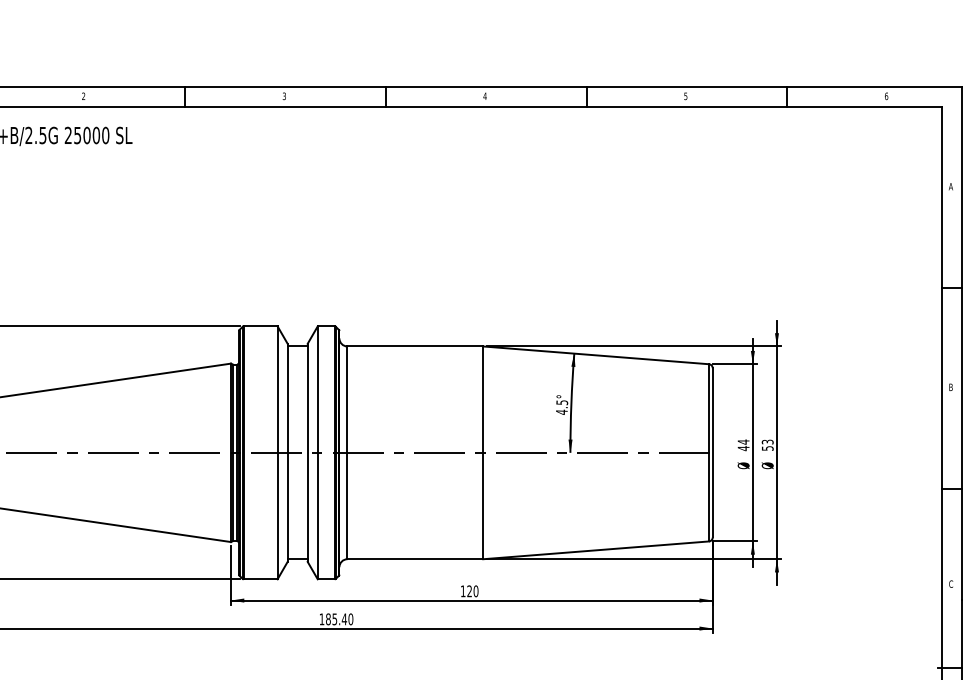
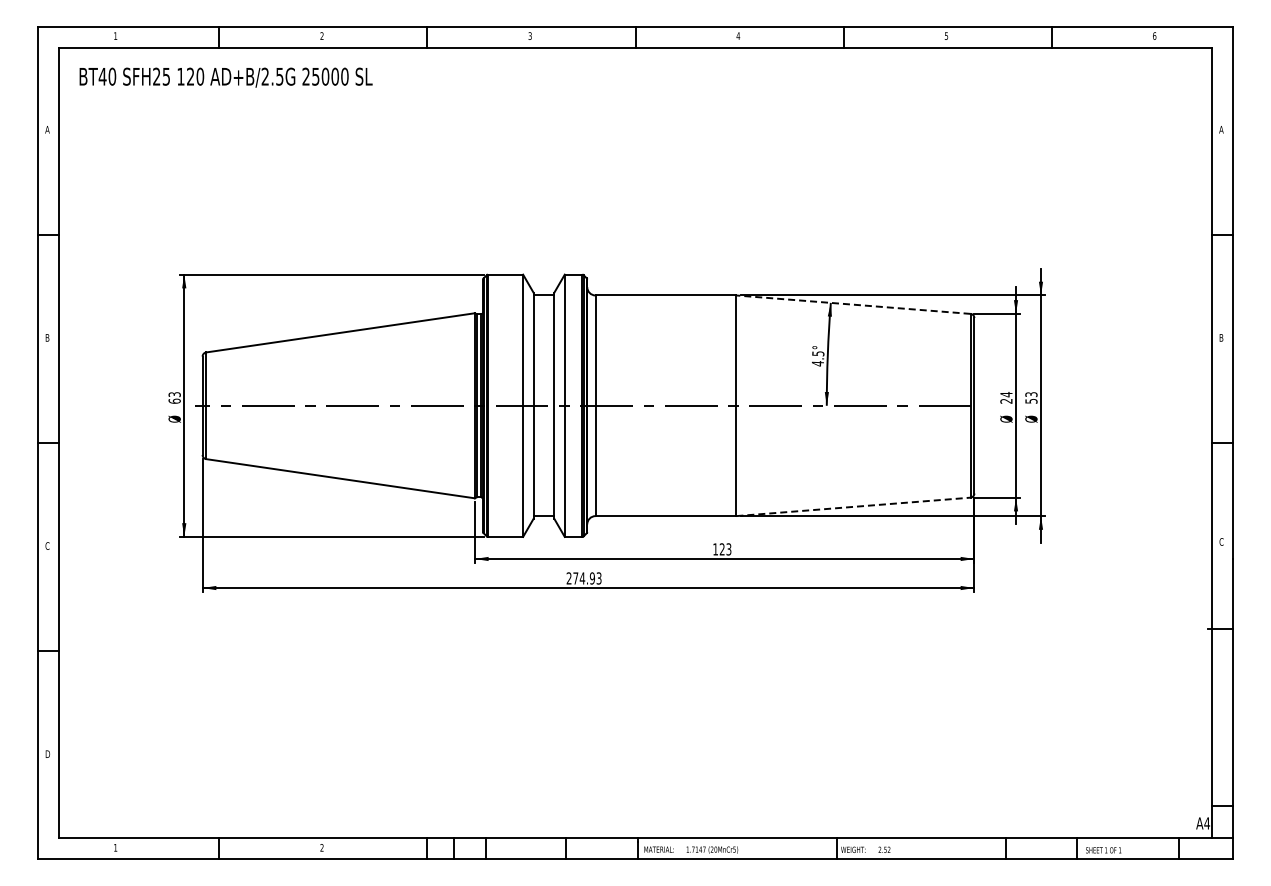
line: (595, 355) -> (852, 304), solid -> dashed
text: (743, 448) -> (1006, 401), 44 -> 24
line: (596, 549) -> (853, 506), solid -> dashed
text: (475, 591) -> (728, 549), 120 -> 123
text: (335, 619) -> (583, 578), 185.40 -> 274.93

